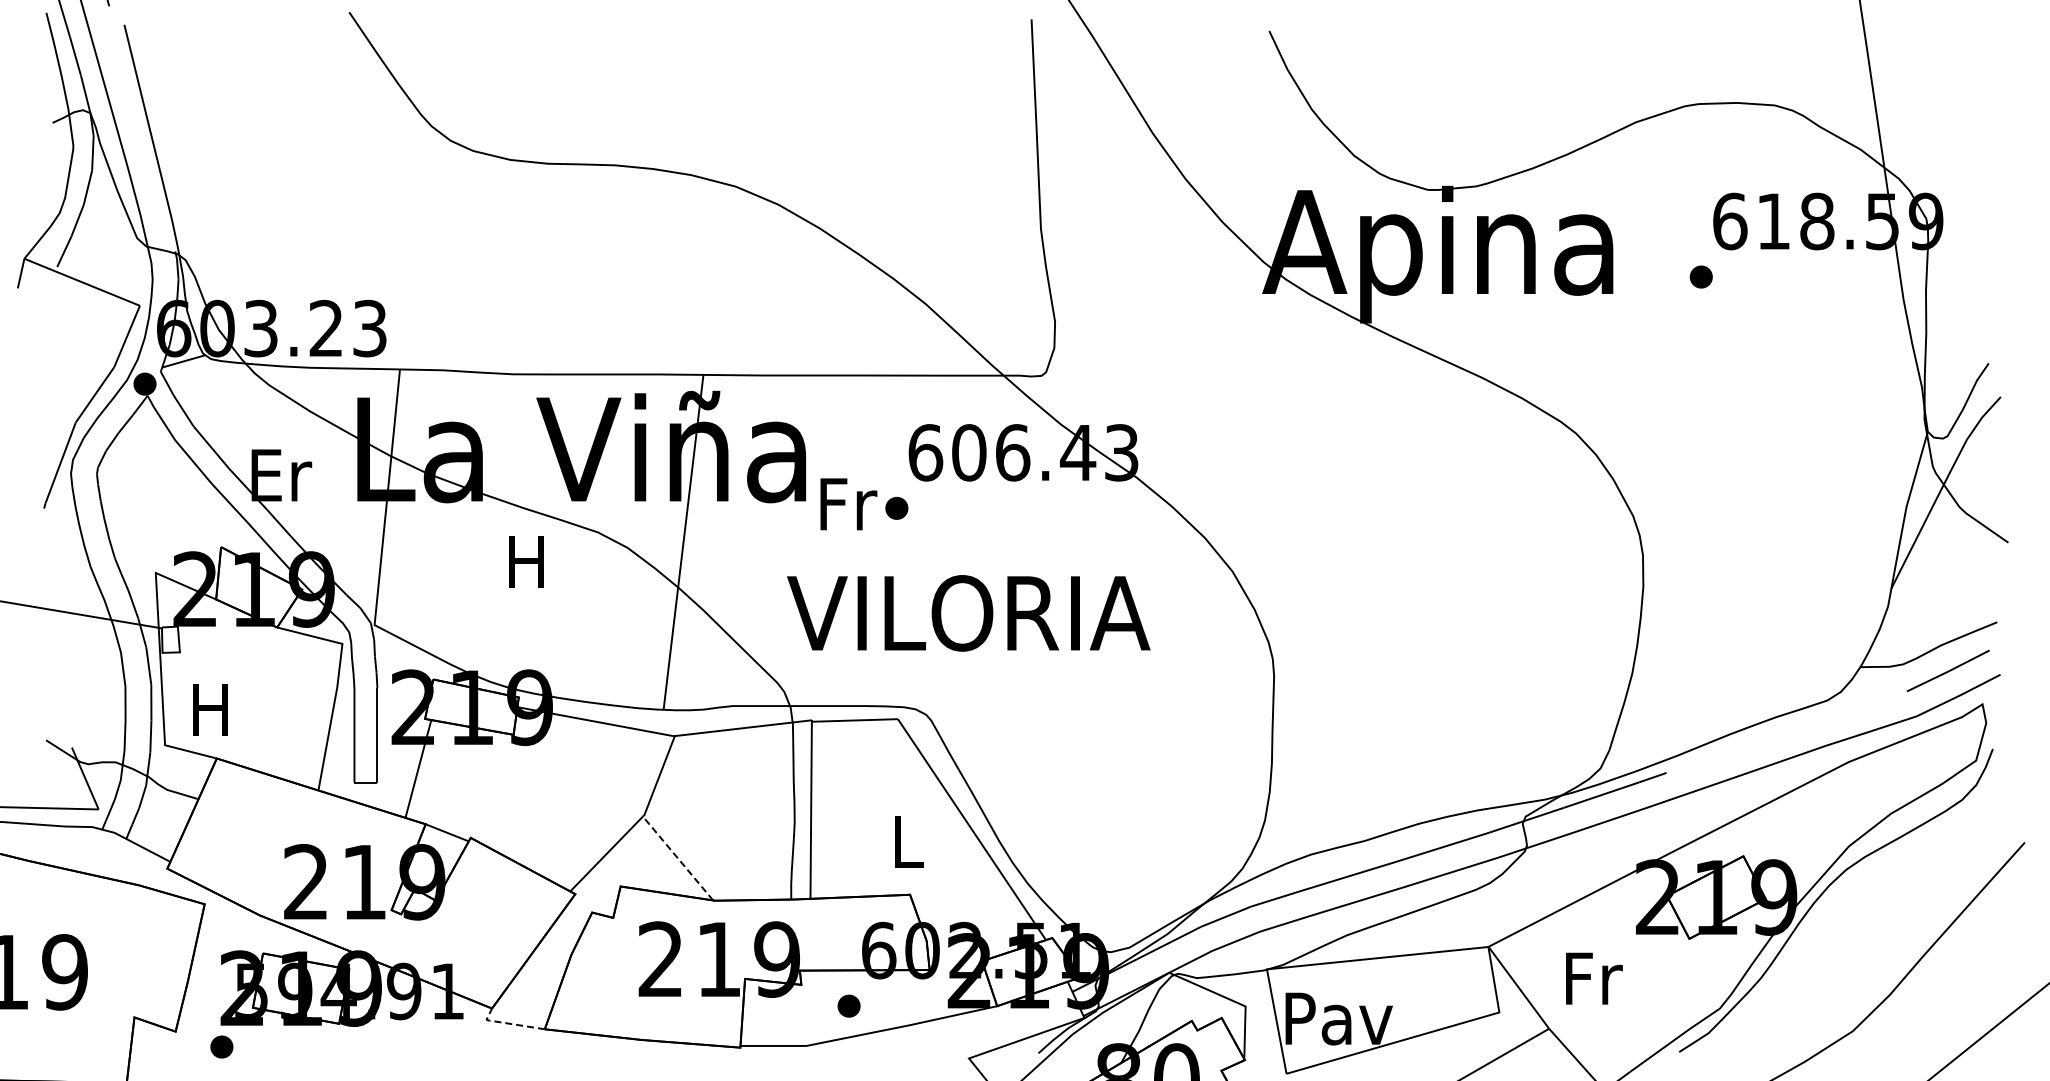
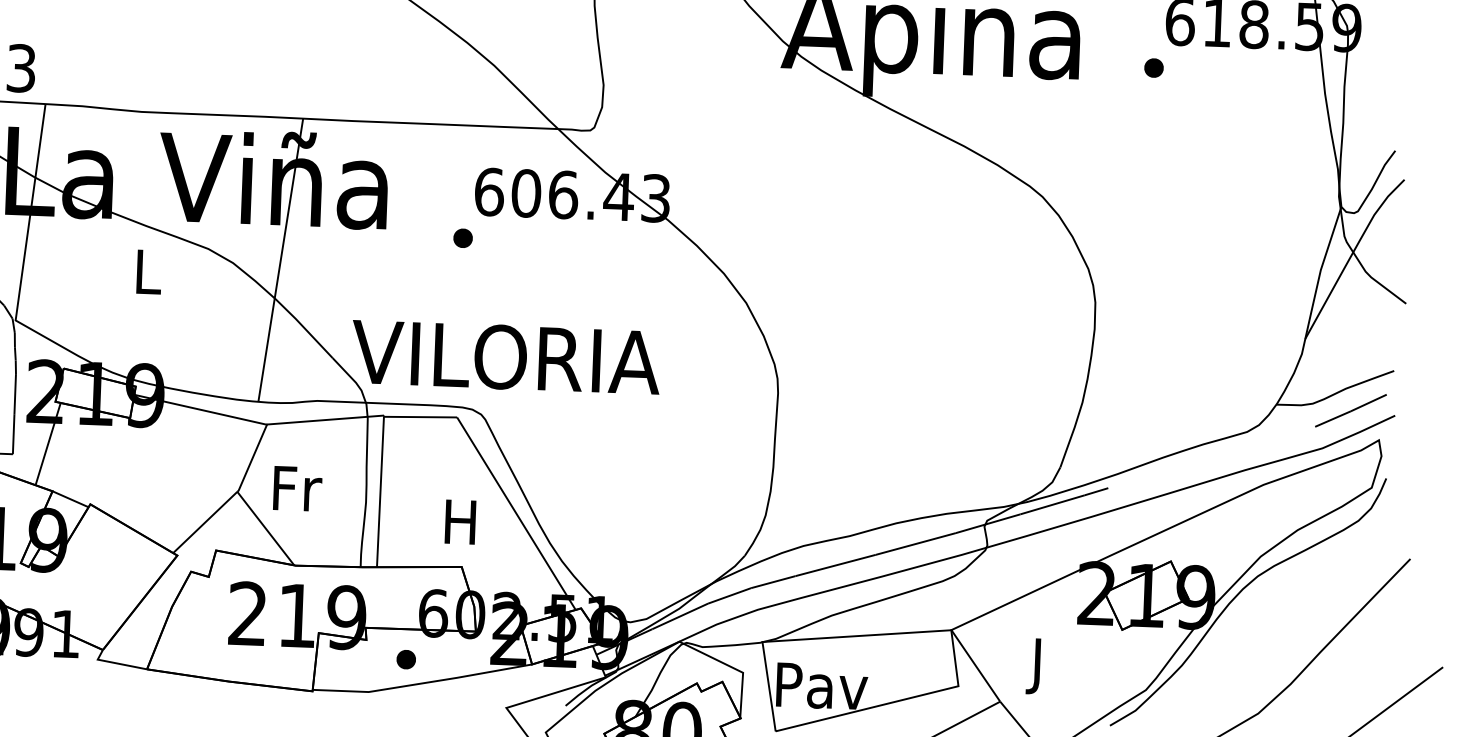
text: (848, 504) -> (297, 488), moved
text: (526, 561) -> (146, 271), H -> L
text: (968, 613) -> (505, 357), moved
text: (906, 841) -> (460, 521), L -> H
line: (678, 858) -> (266, 528), dashed -> solid
text: (1594, 985) -> (1040, 666), Fr -> J
line: (508, 1023) -> (116, 663), dashed -> solid

